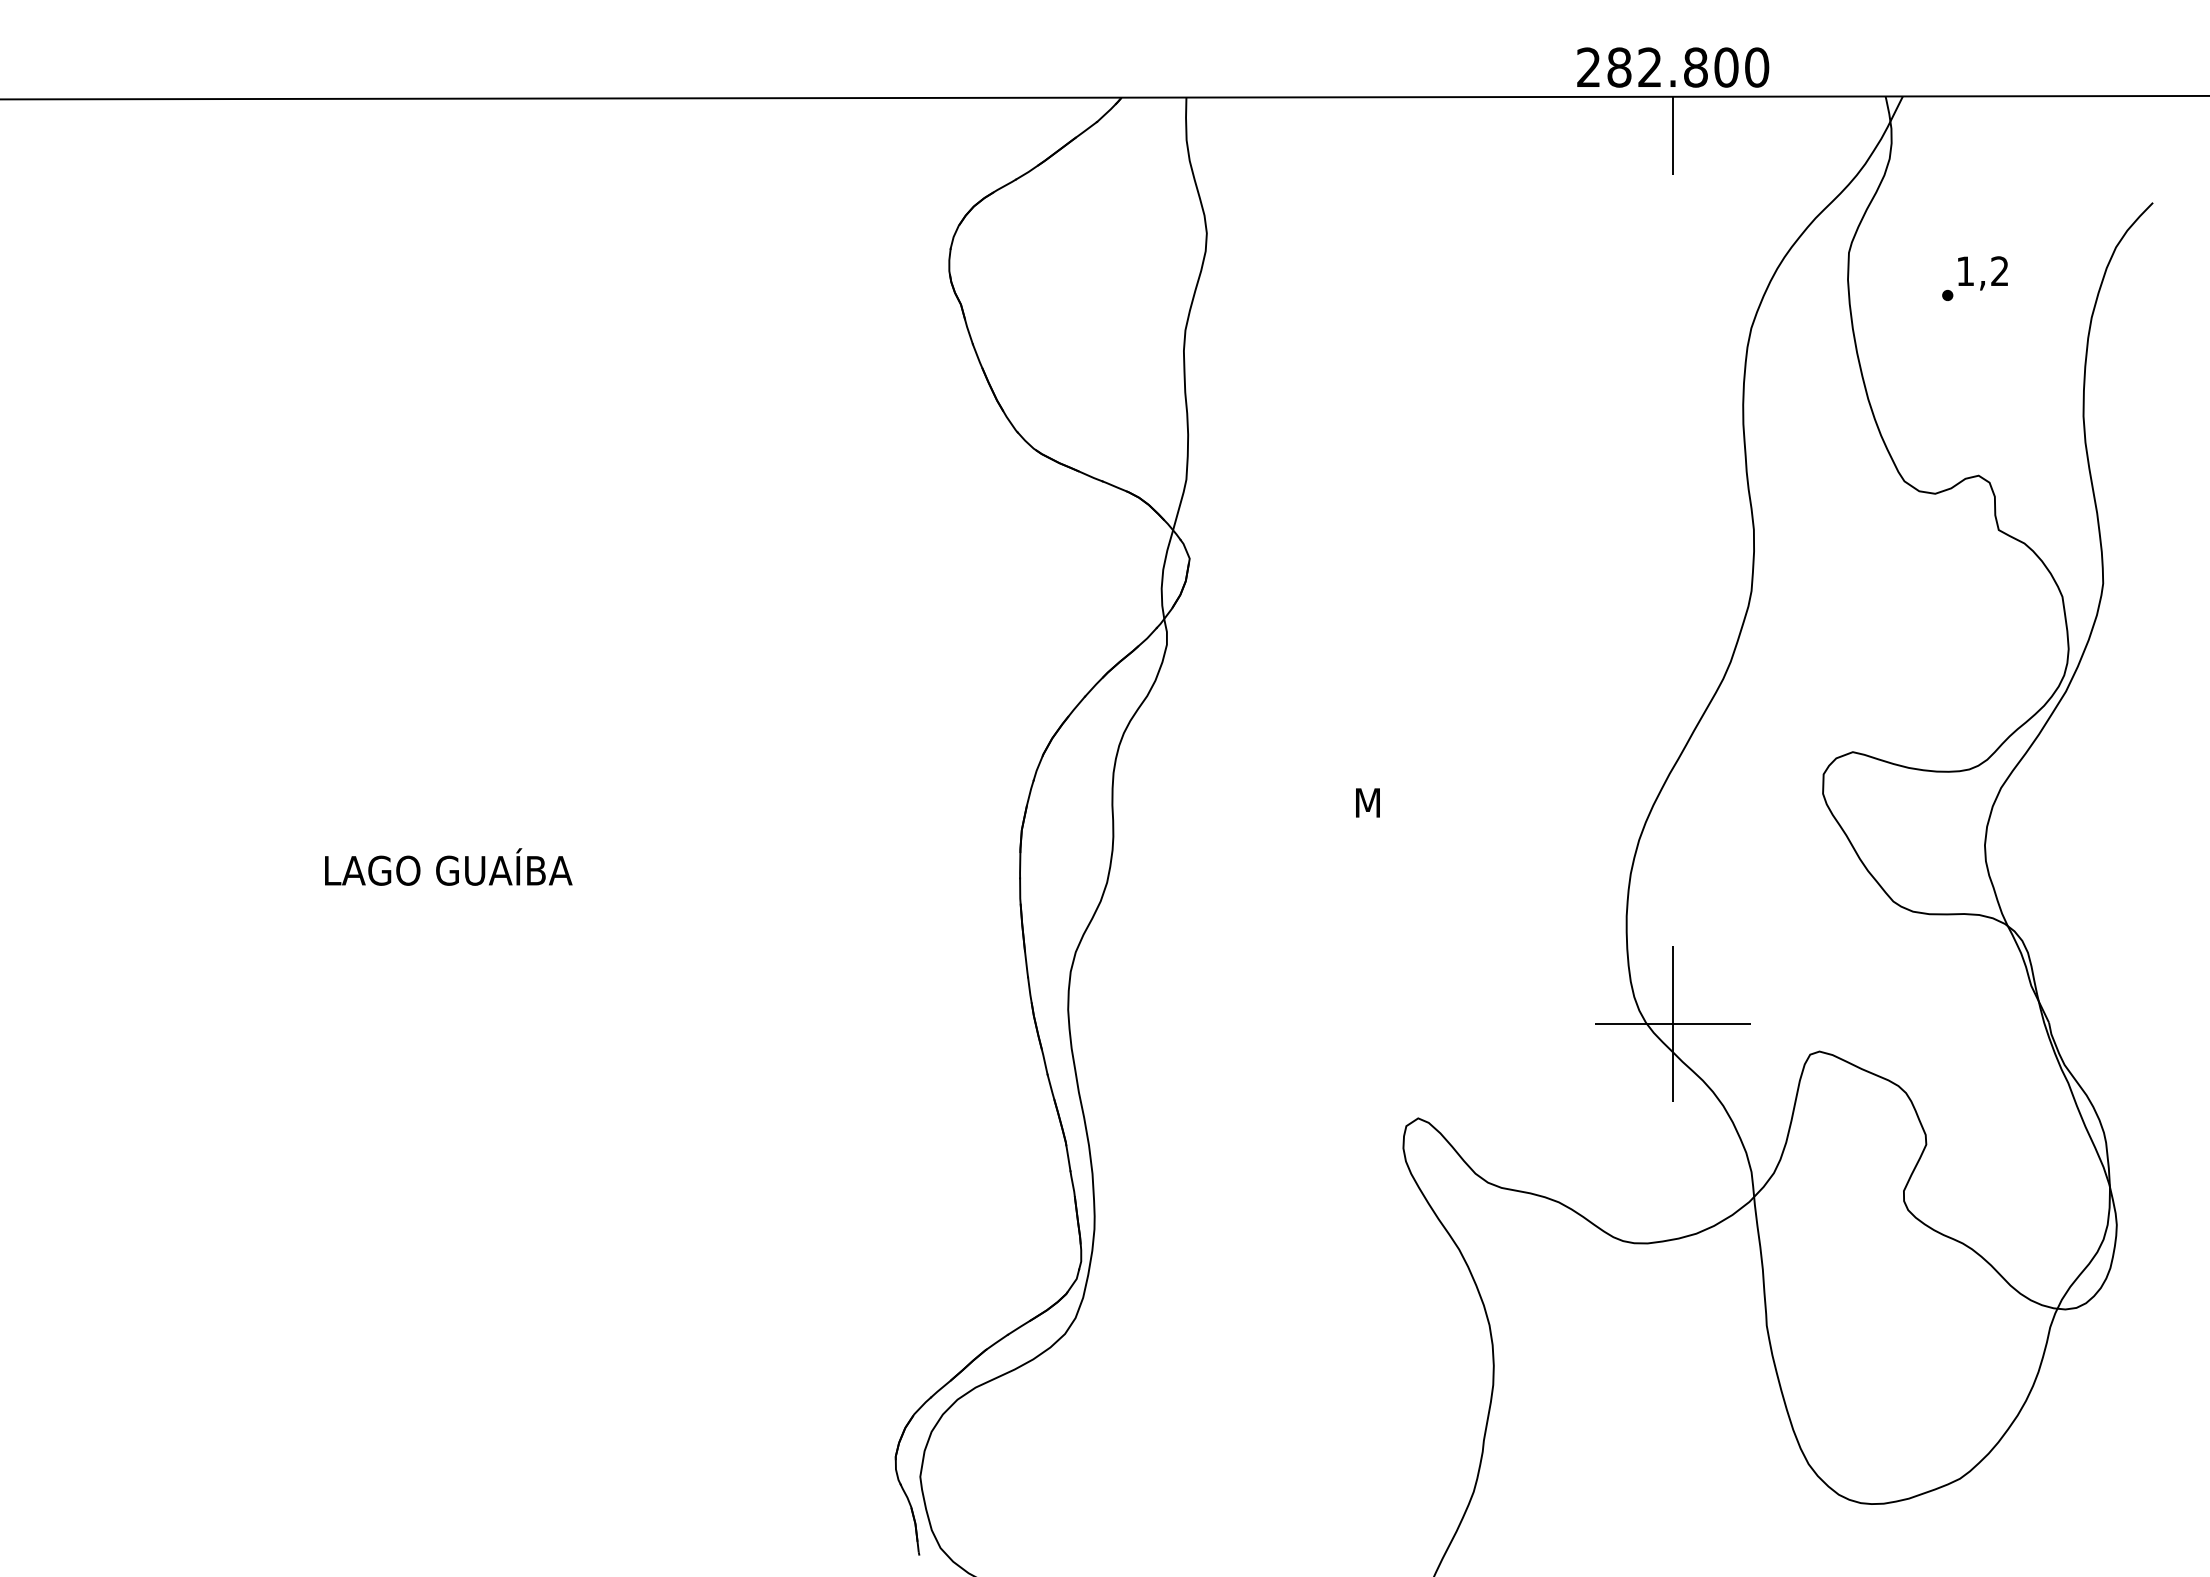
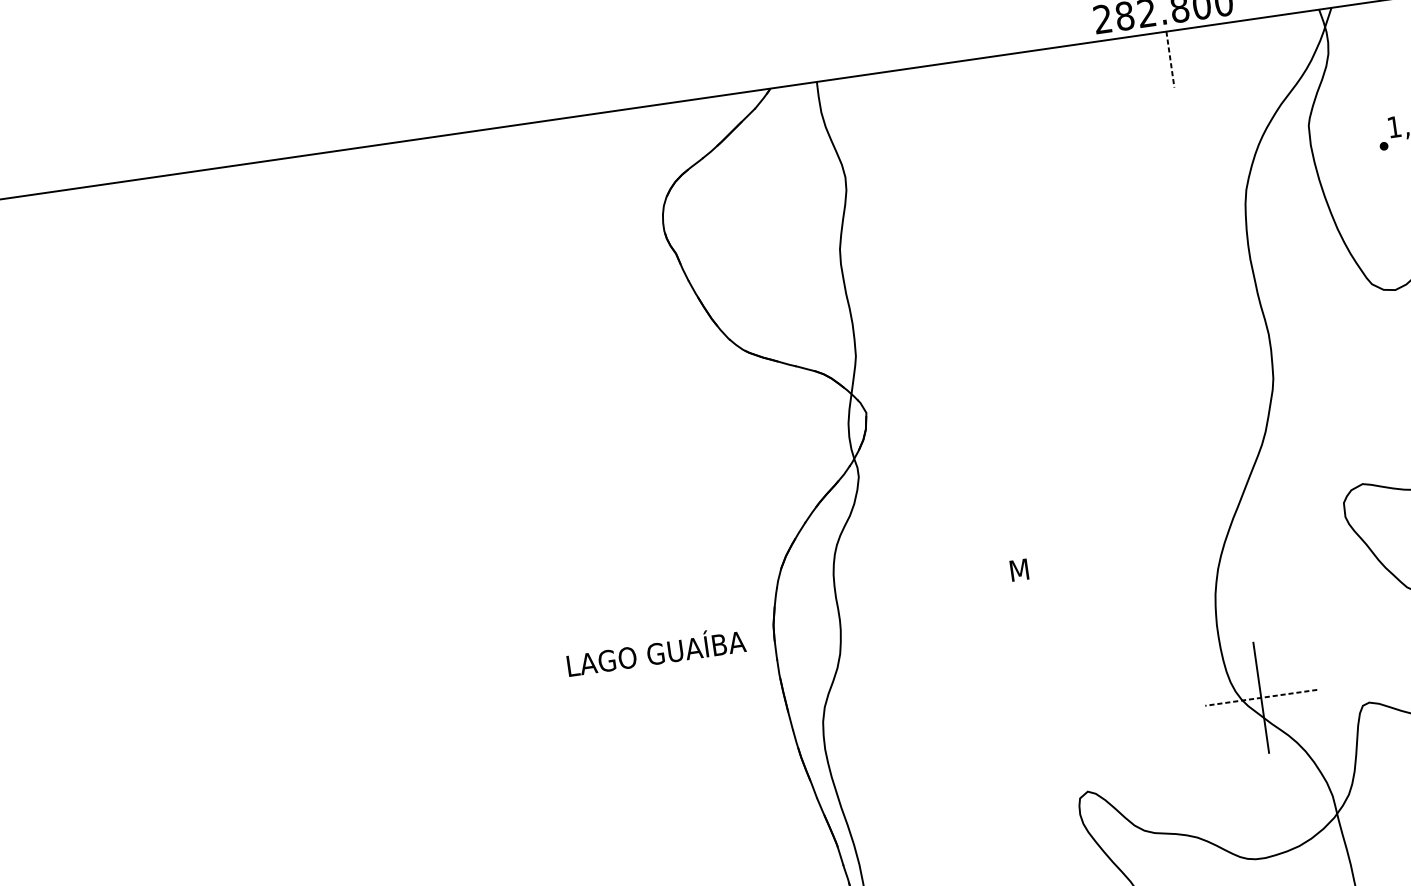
line: (1673, 135) -> (1170, 59), solid -> dashed
text: (448, 866) -> (656, 650), moved
line: (1673, 1024) -> (1261, 698), solid -> dashed

